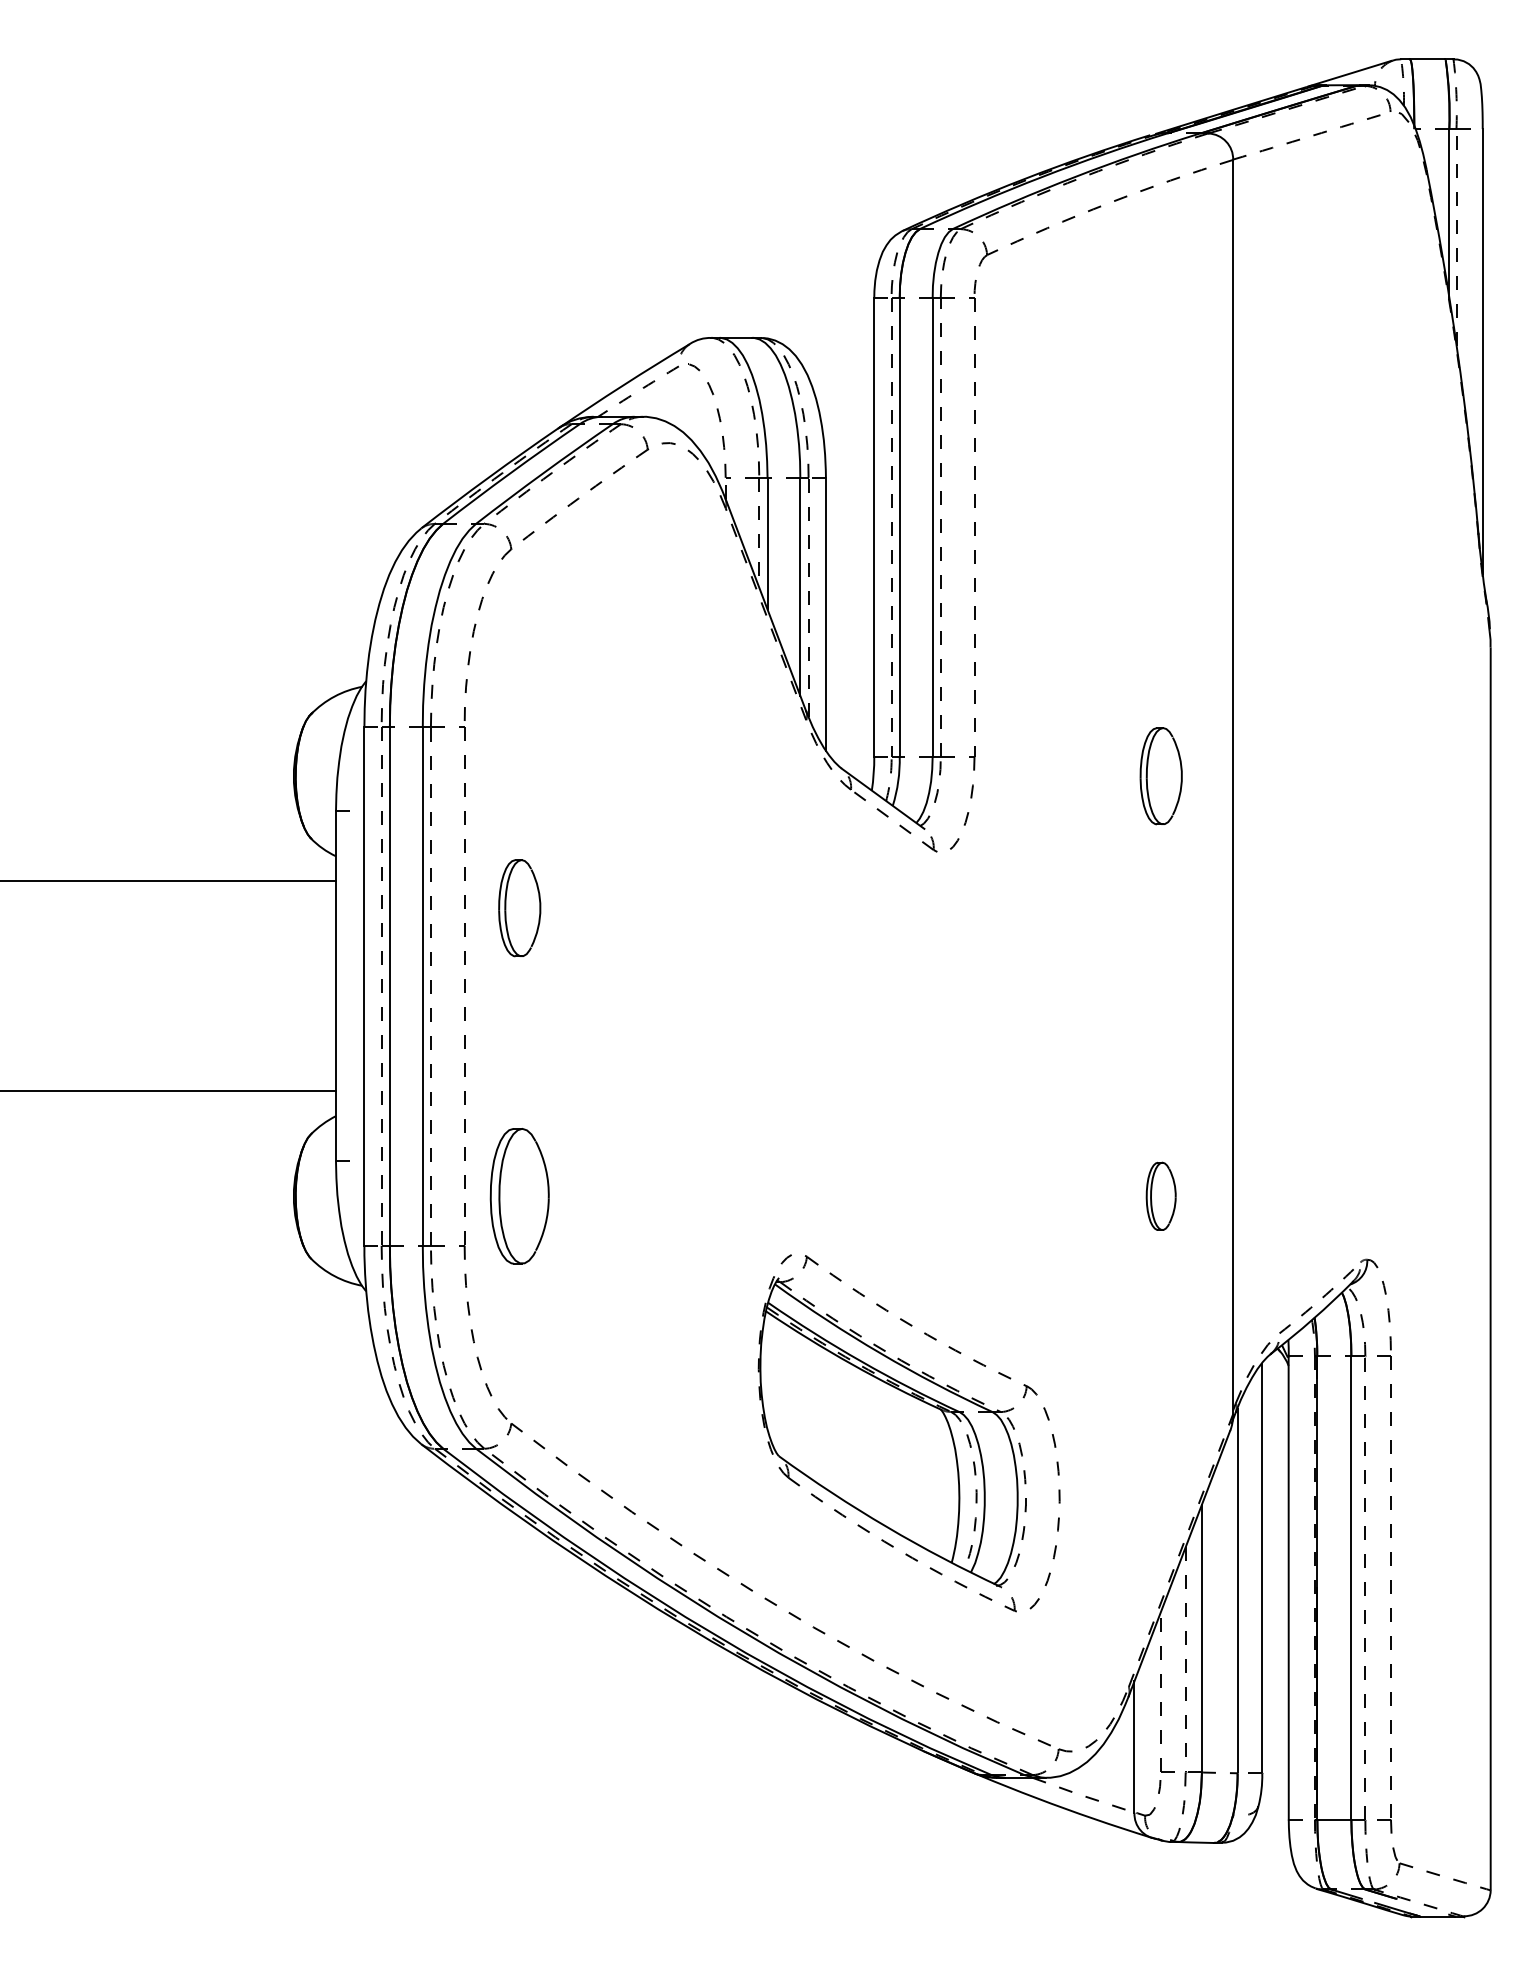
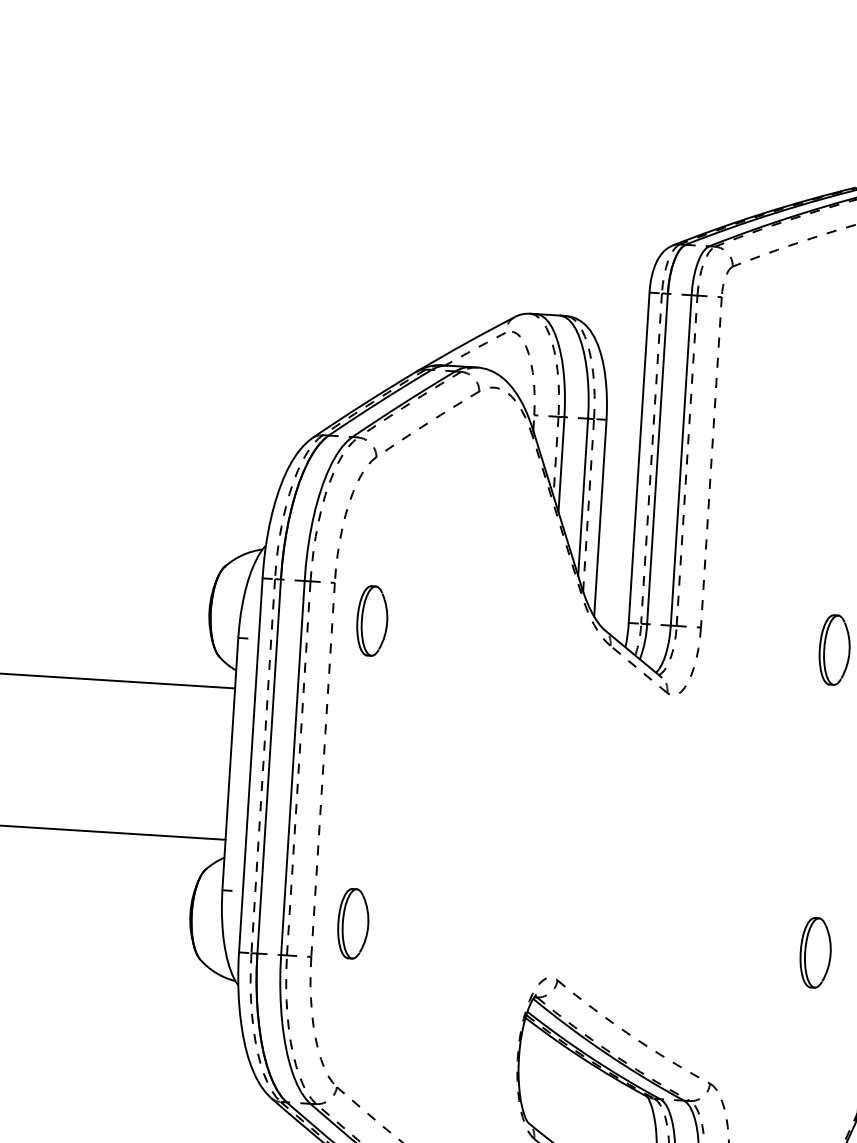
part: (519, 908) -> (372, 621), moved
part: (519, 1196) -> (353, 923), size x0.71
part: (1160, 1196) -> (815, 953), size x1.43

